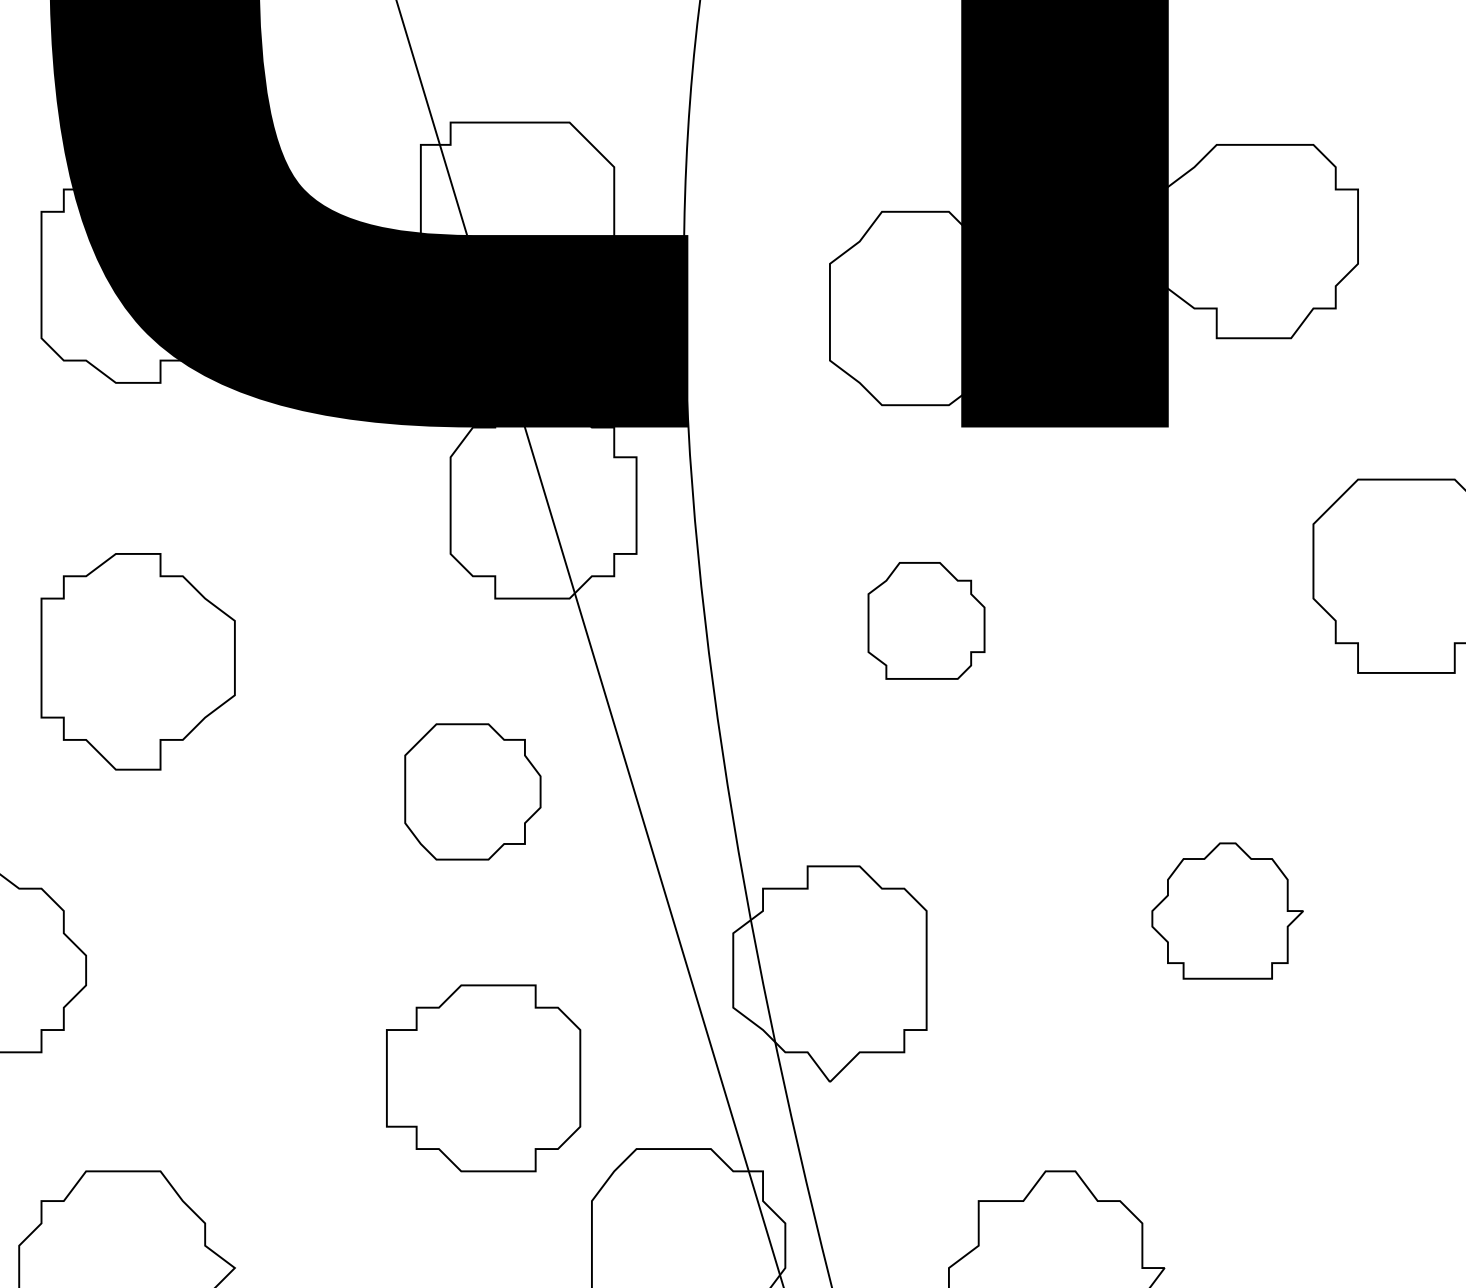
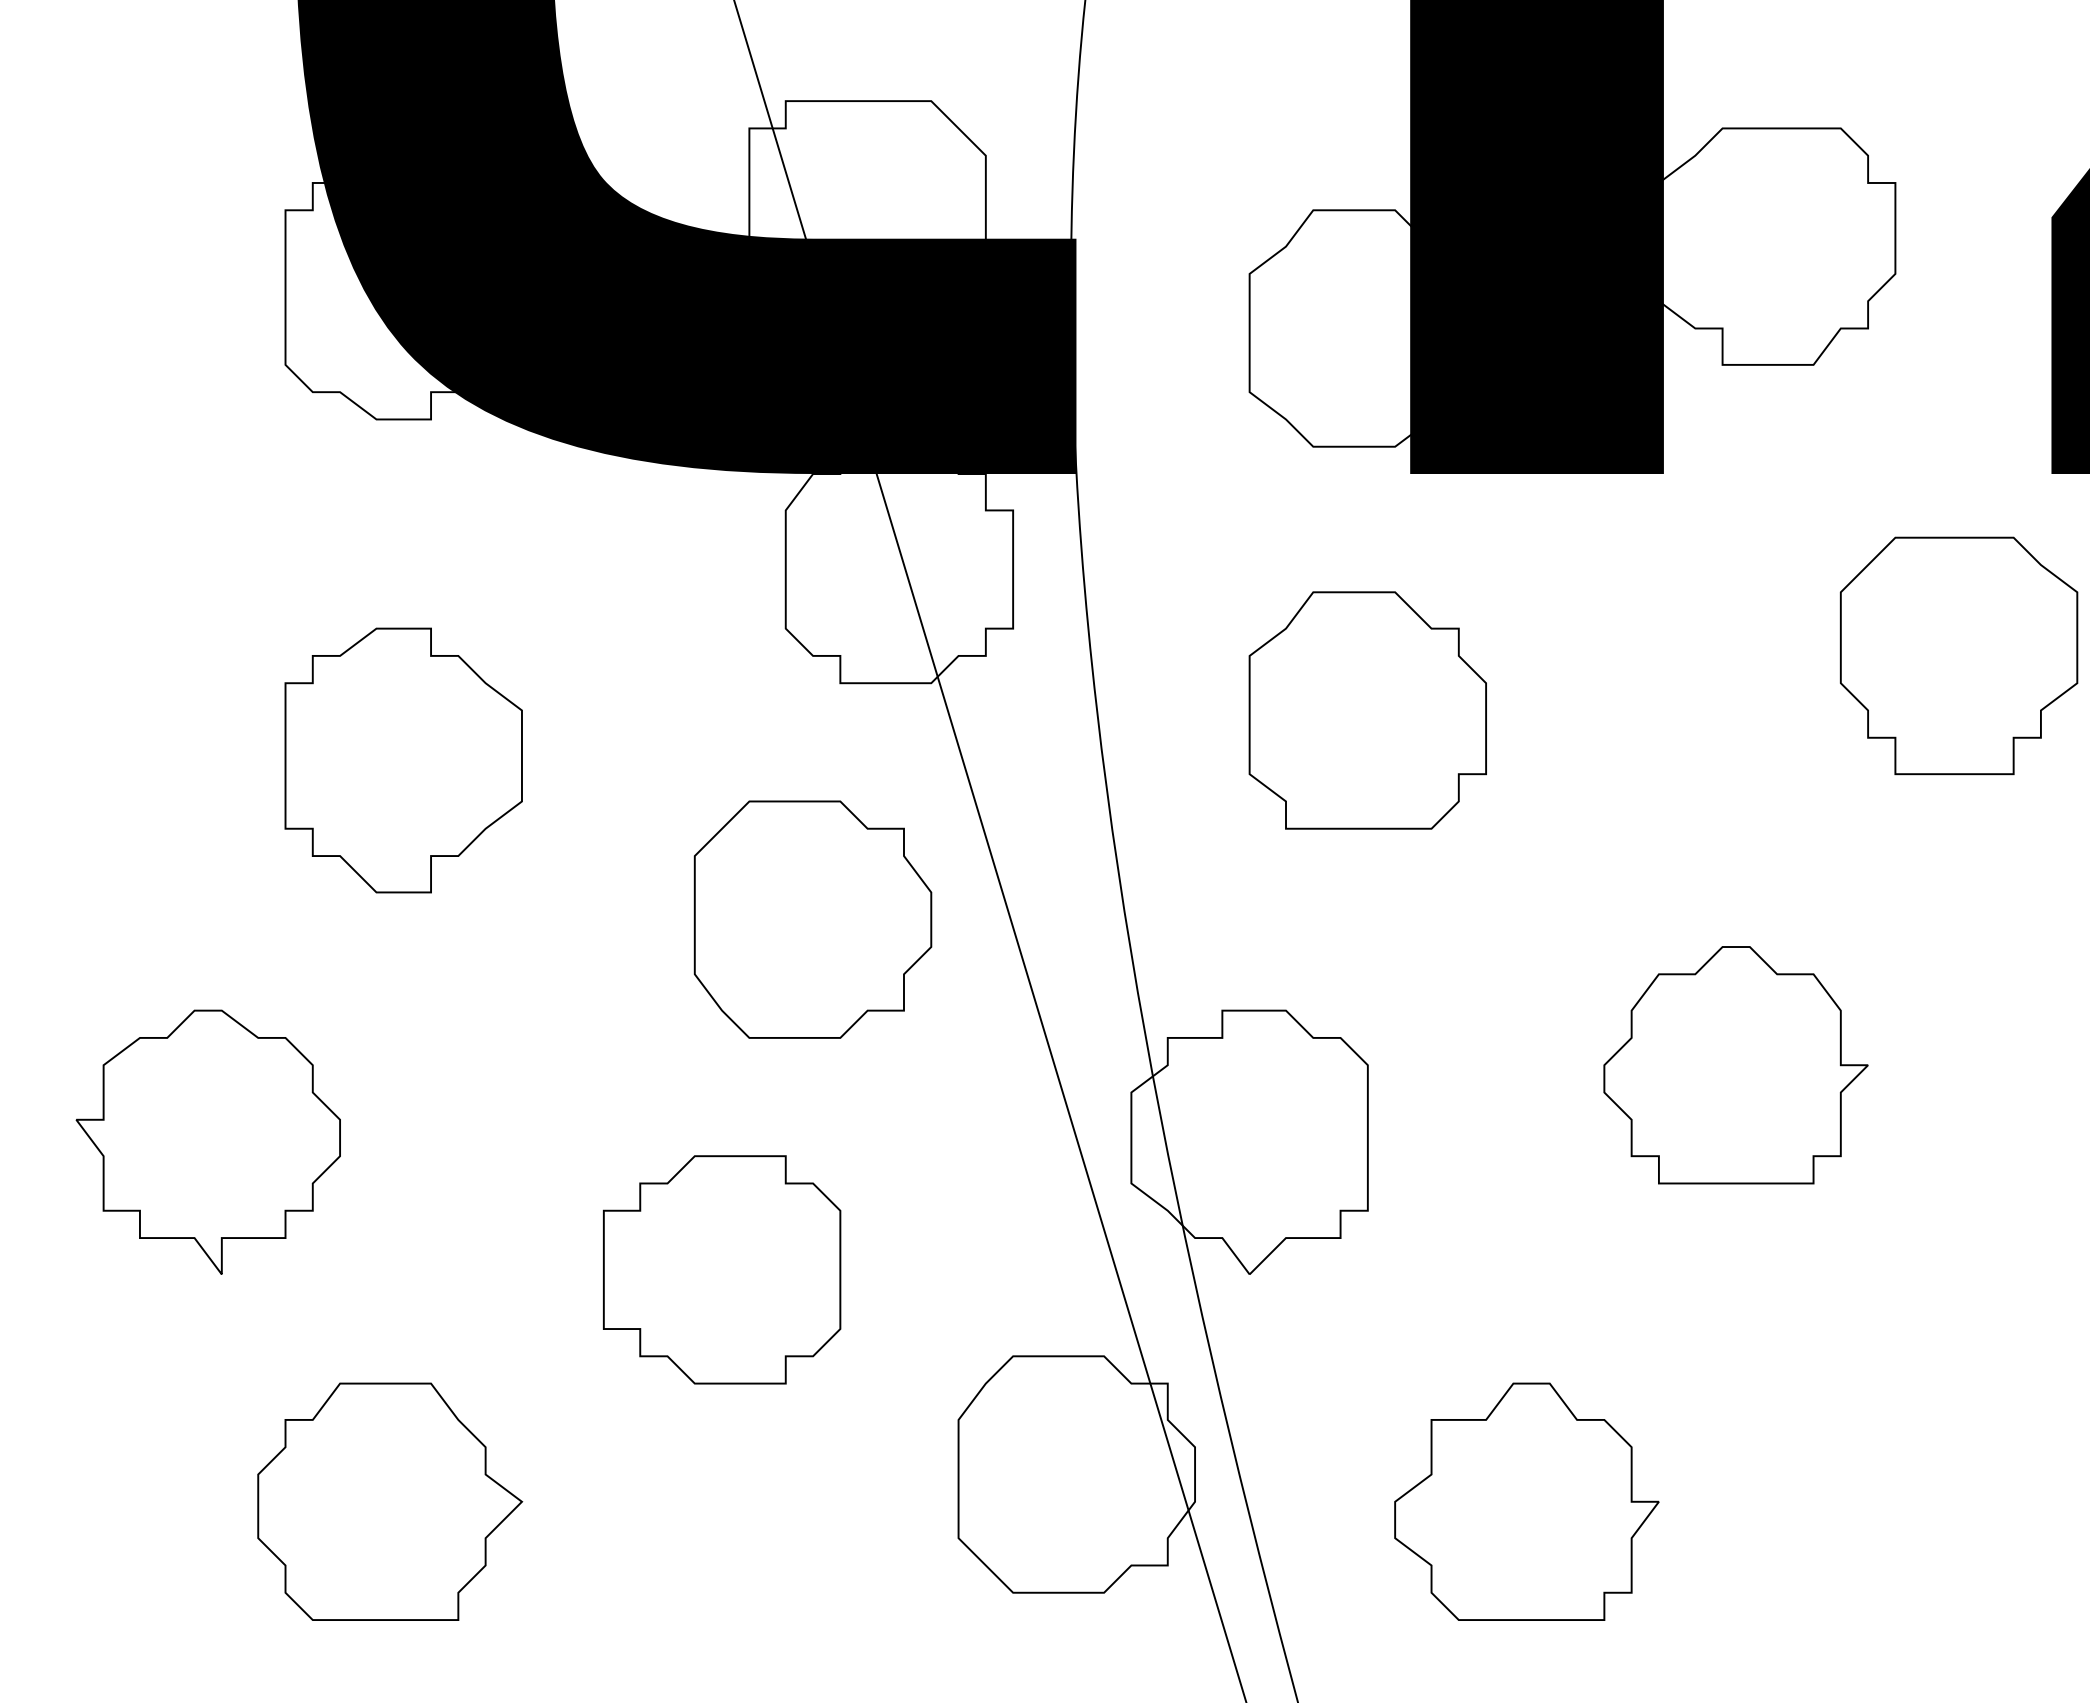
part: (926, 620) -> (1367, 710), size x1.67
part: (472, 791) -> (812, 919), size x1.43
part: (1227, 911) -> (1735, 1065), size x1.43
part: (483, 1078) -> (722, 1269), moved

